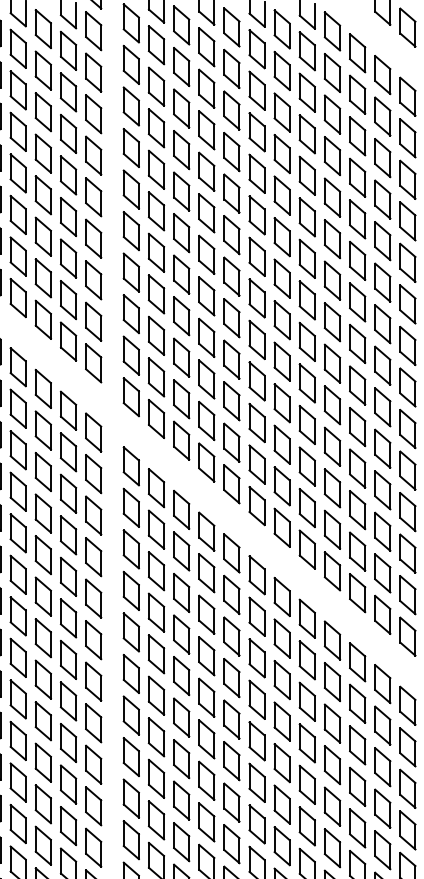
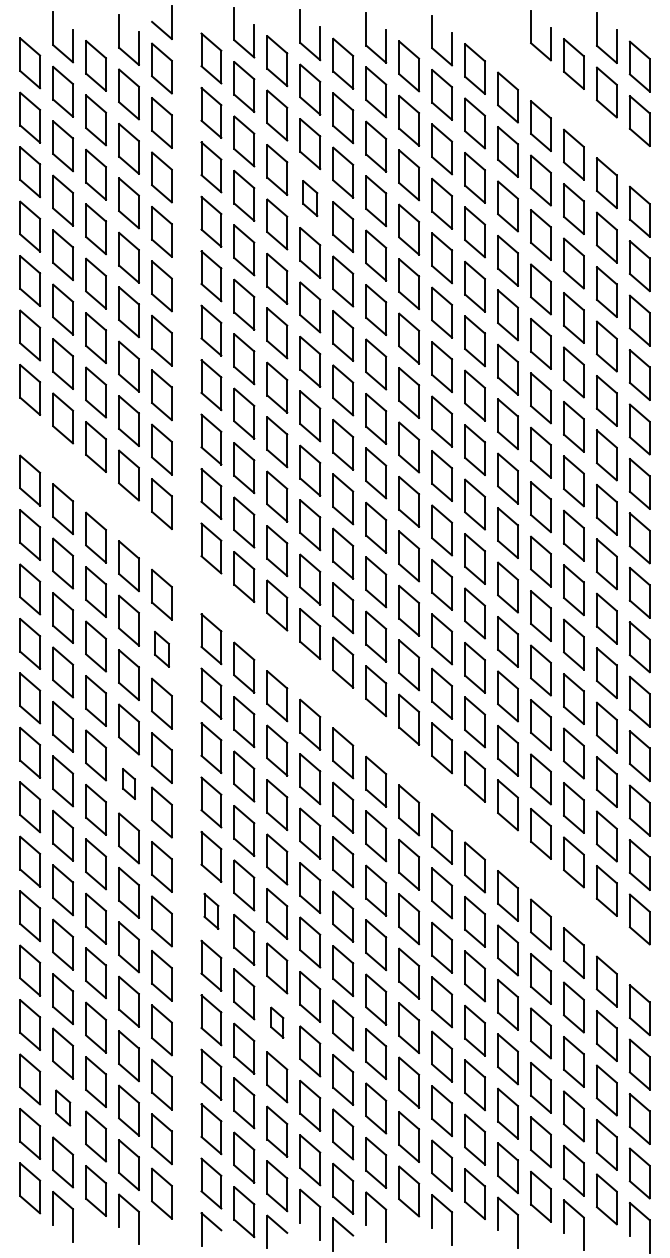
part: (206, 130) -> (310, 198), size x0.7
part: (93, 474) -> (161, 649), size x0.7
part: (68, 576) -> (128, 783), size x0.6
part: (131, 674) -> (211, 911), size x0.7
part: (181, 758) -> (277, 1022), size x0.6
part: (18, 823) -> (63, 1107), size x0.7

